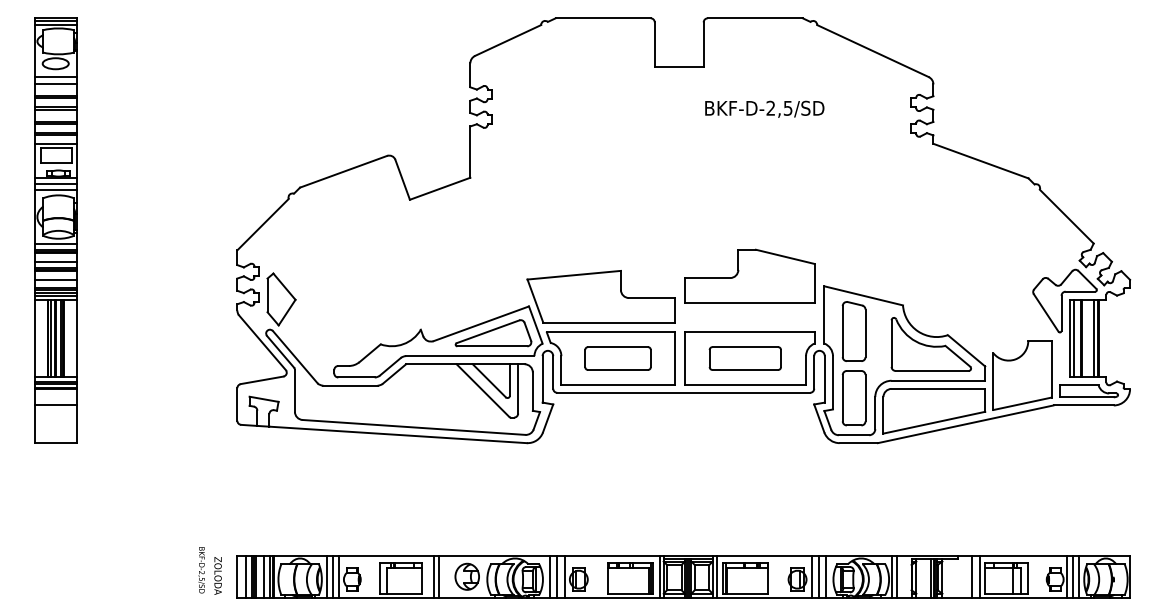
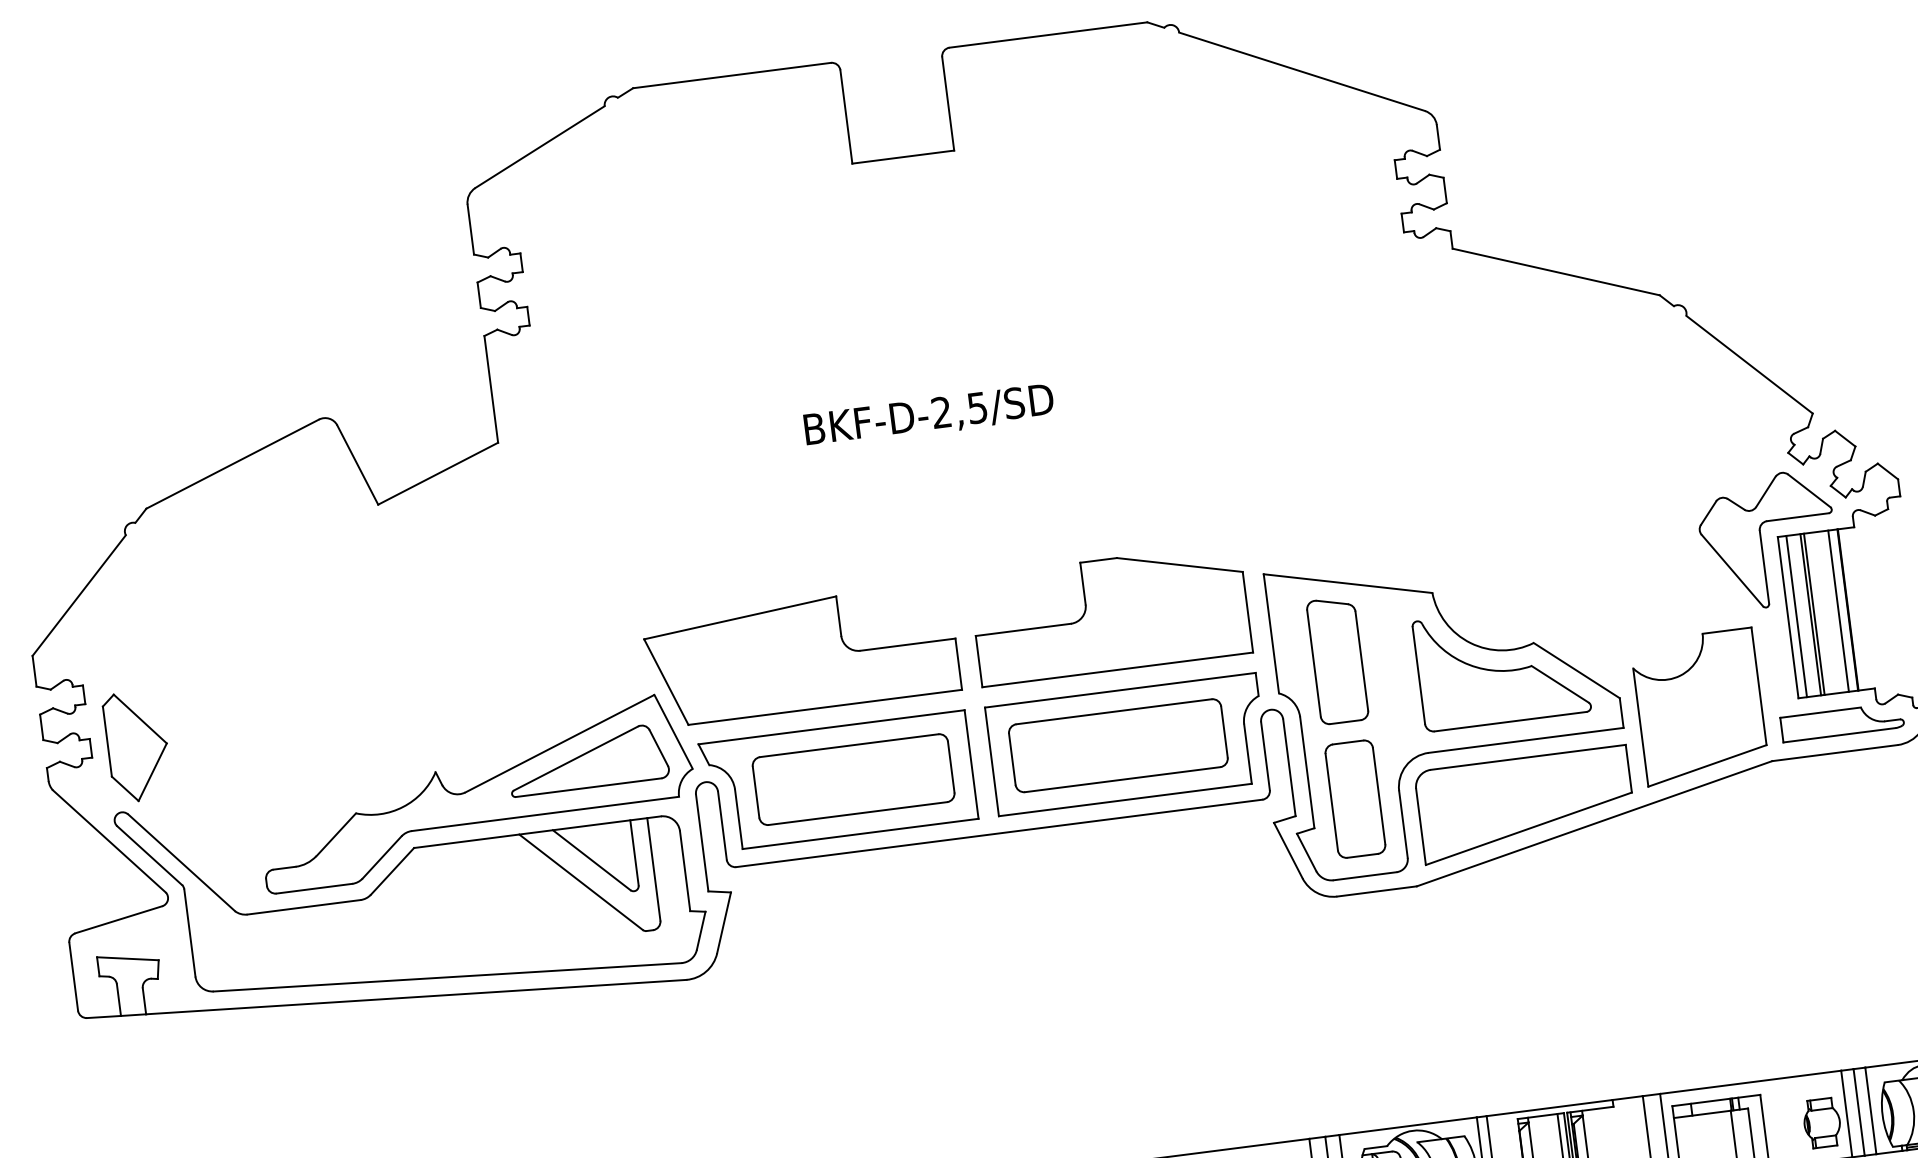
text: (764, 108) -> (928, 414), moved
part: (749, 275) -> (1110, 613), moved
part: (617, 358) -> (852, 779), size x1.43
part: (745, 358) -> (1118, 745), size x1.43

